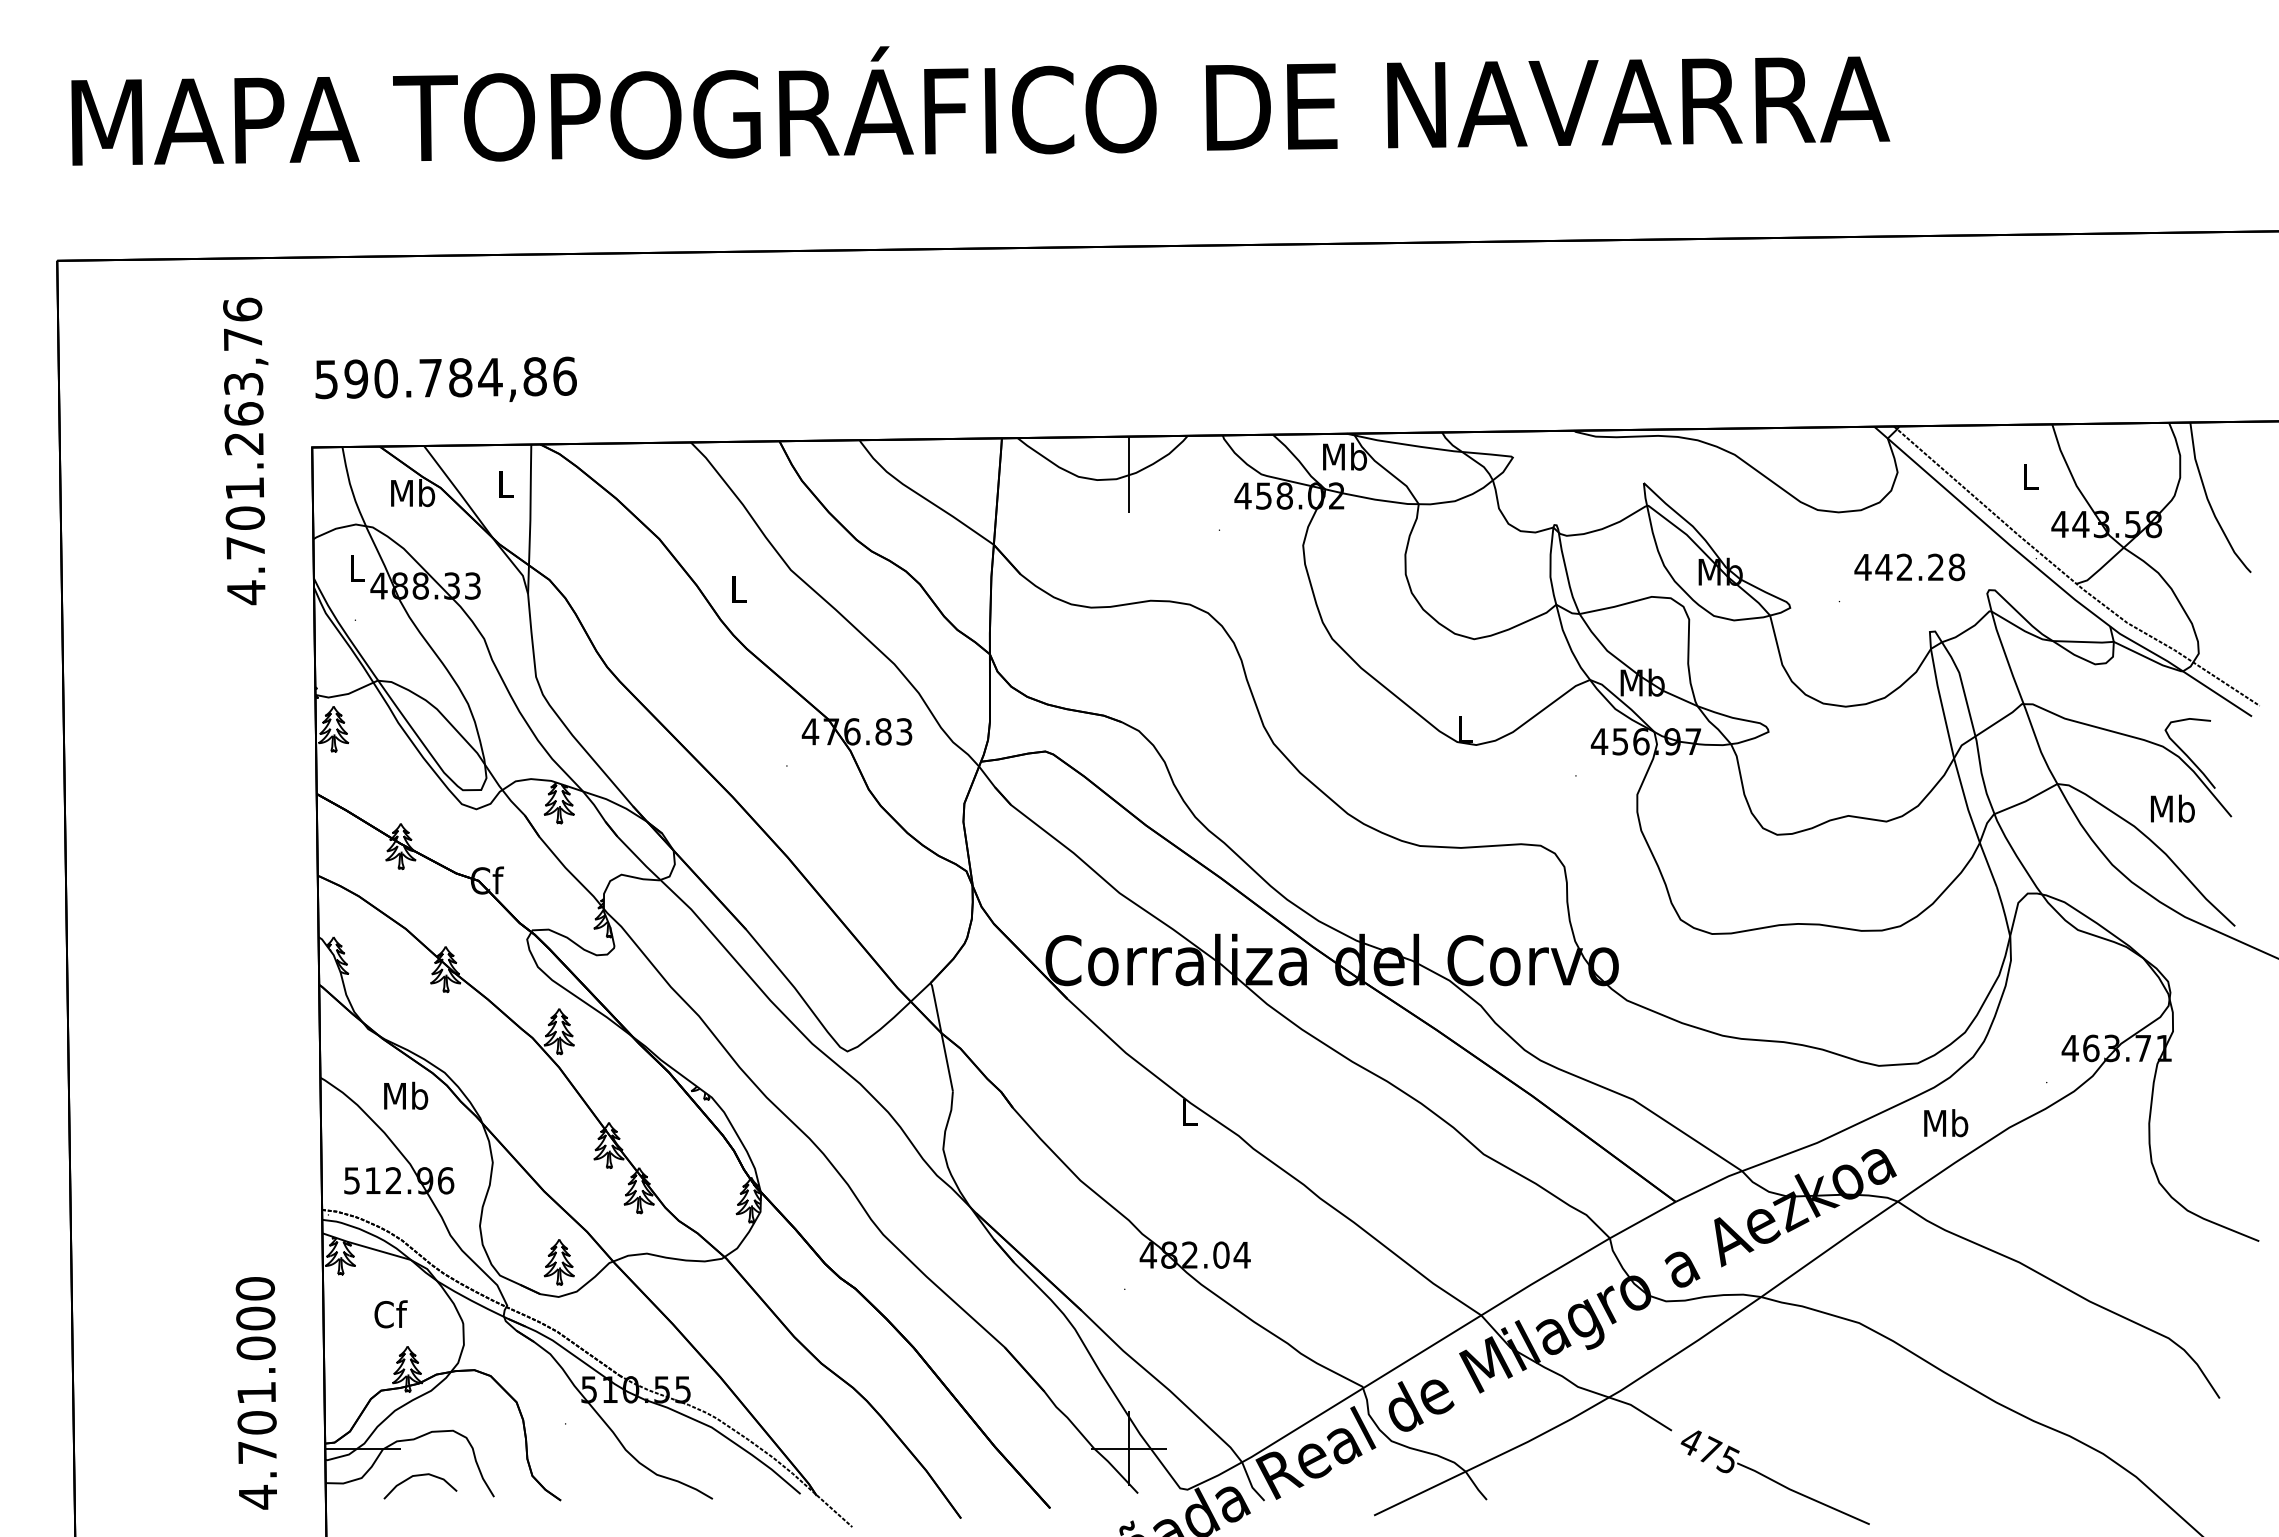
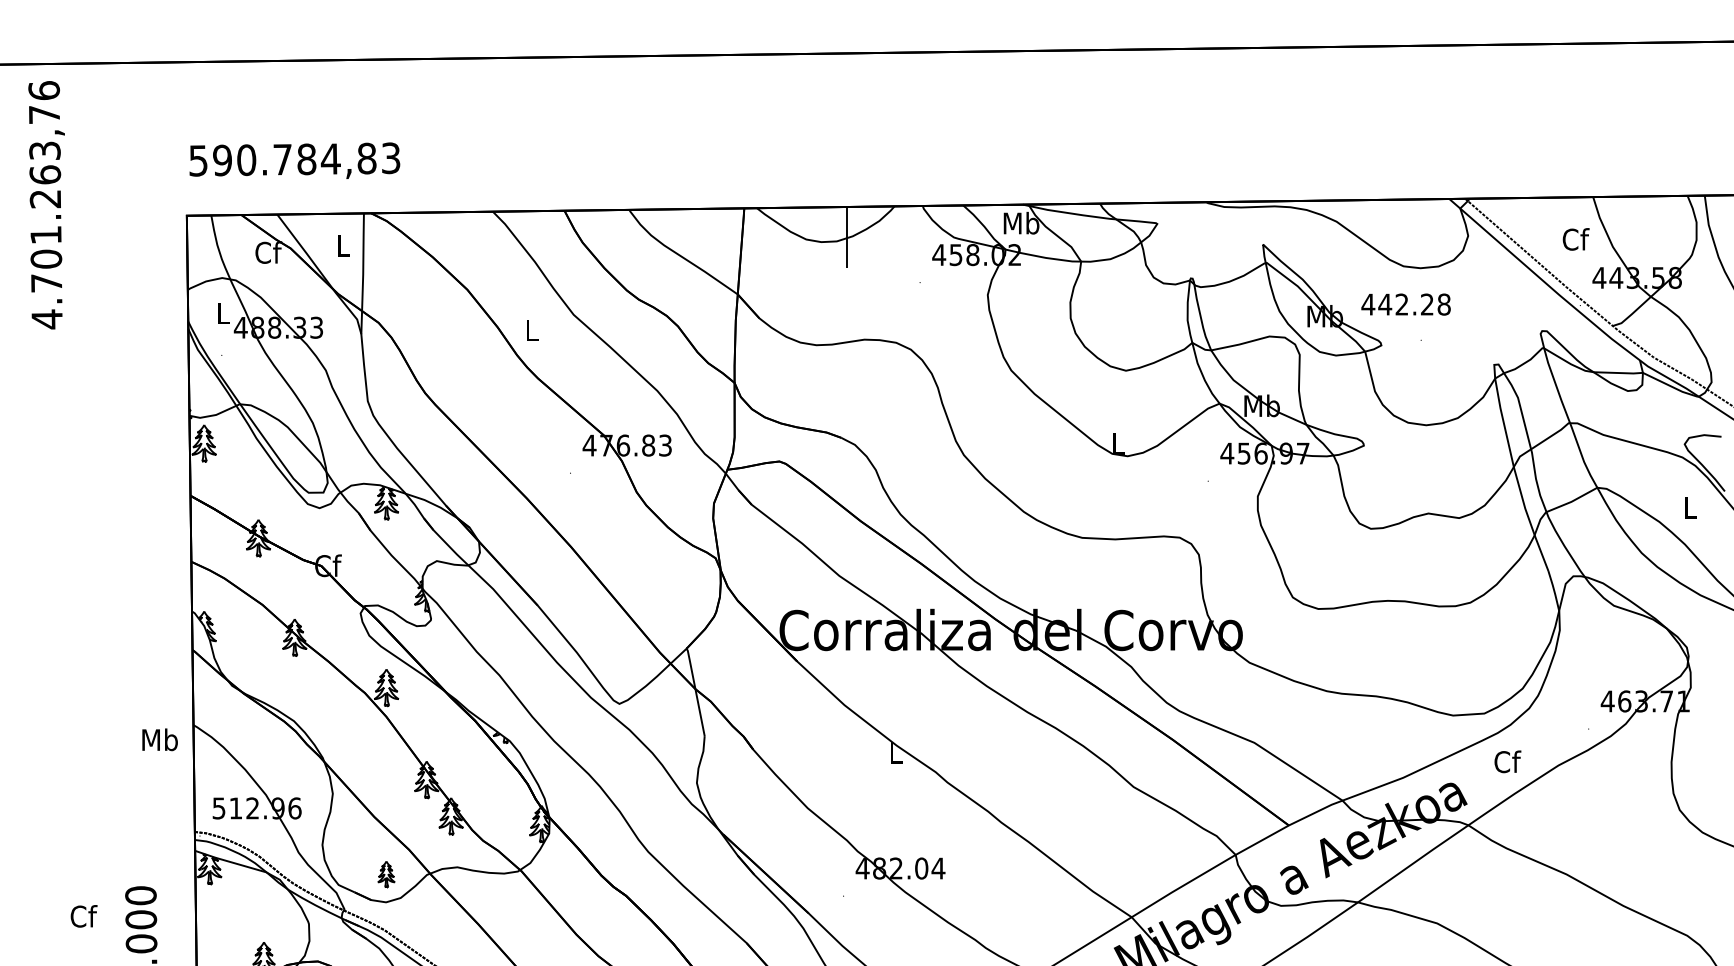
text: (564, 375) -> (390, 157), 590.784,86 -> 590.784,83
text: (245, 451) -> (46, 205), moved
text: (2030, 476) -> (1575, 239), L -> Cf
text: (413, 493) -> (268, 252), Mb -> Cf
text: (1909, 567) -> (1405, 304), moved
text: (2172, 808) -> (1690, 507), Mb -> L
text: (406, 1095) -> (160, 739), moved
text: (1946, 1123) -> (1507, 762), Mb -> Cf
part: (558, 1262) -> (385, 874), size x0.7
text: (390, 1314) -> (83, 916), moved

